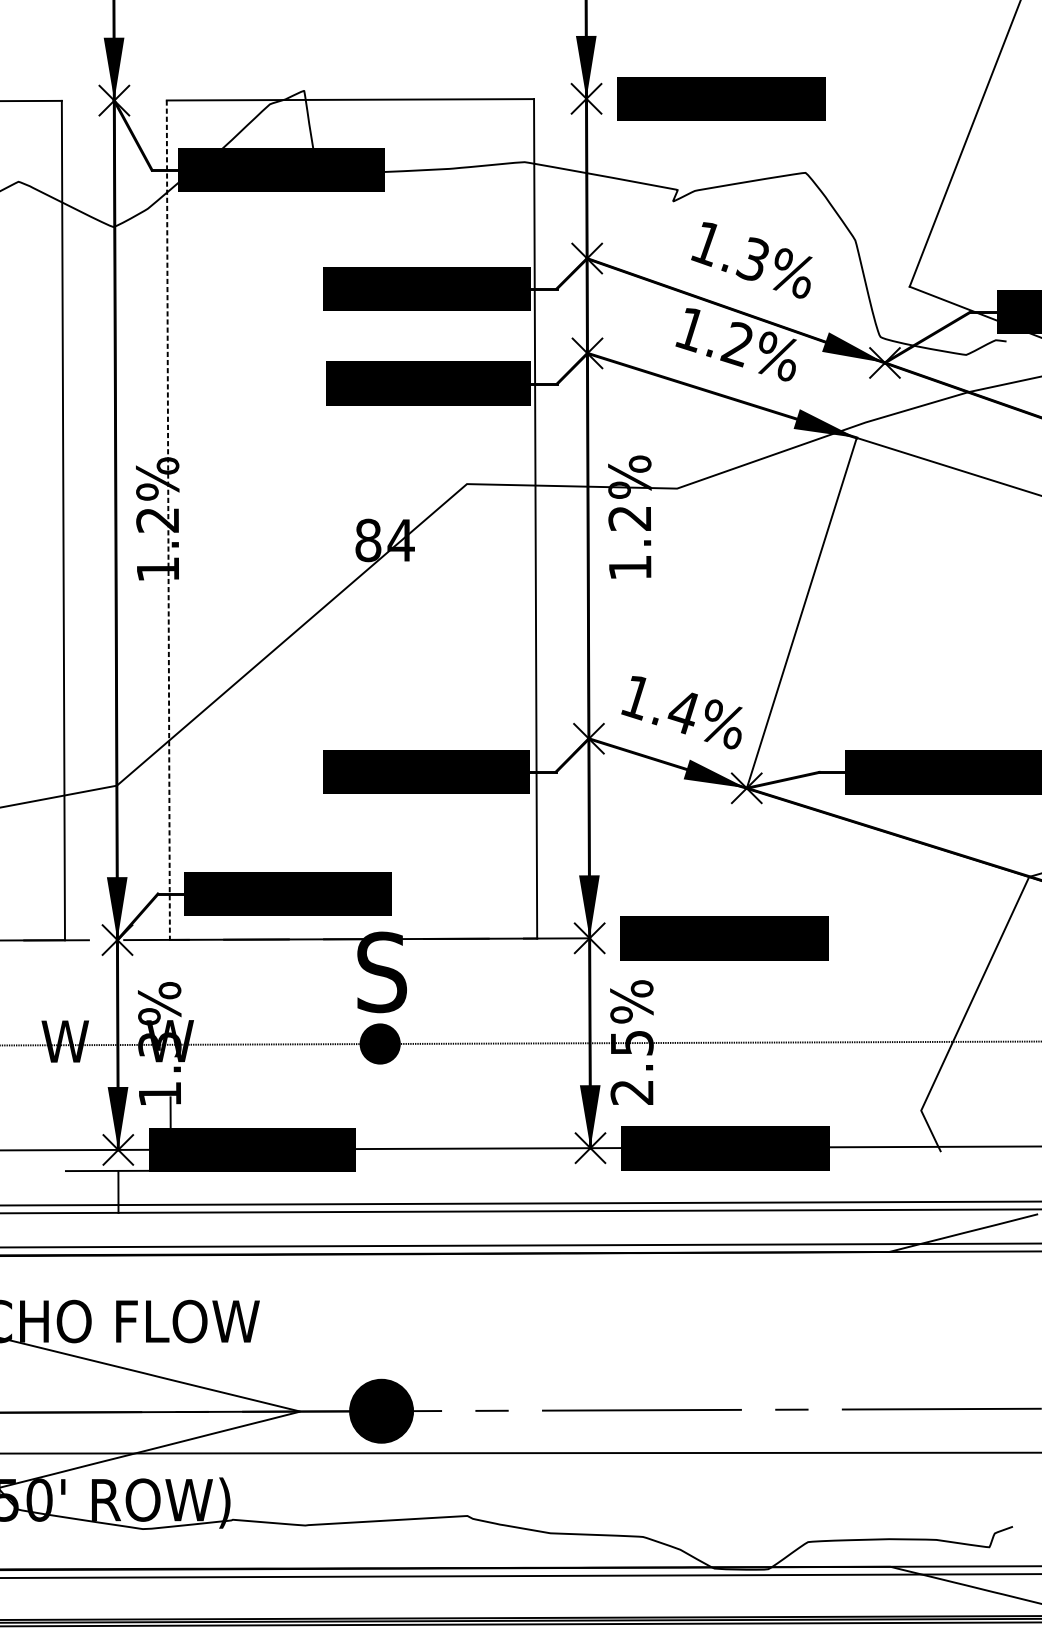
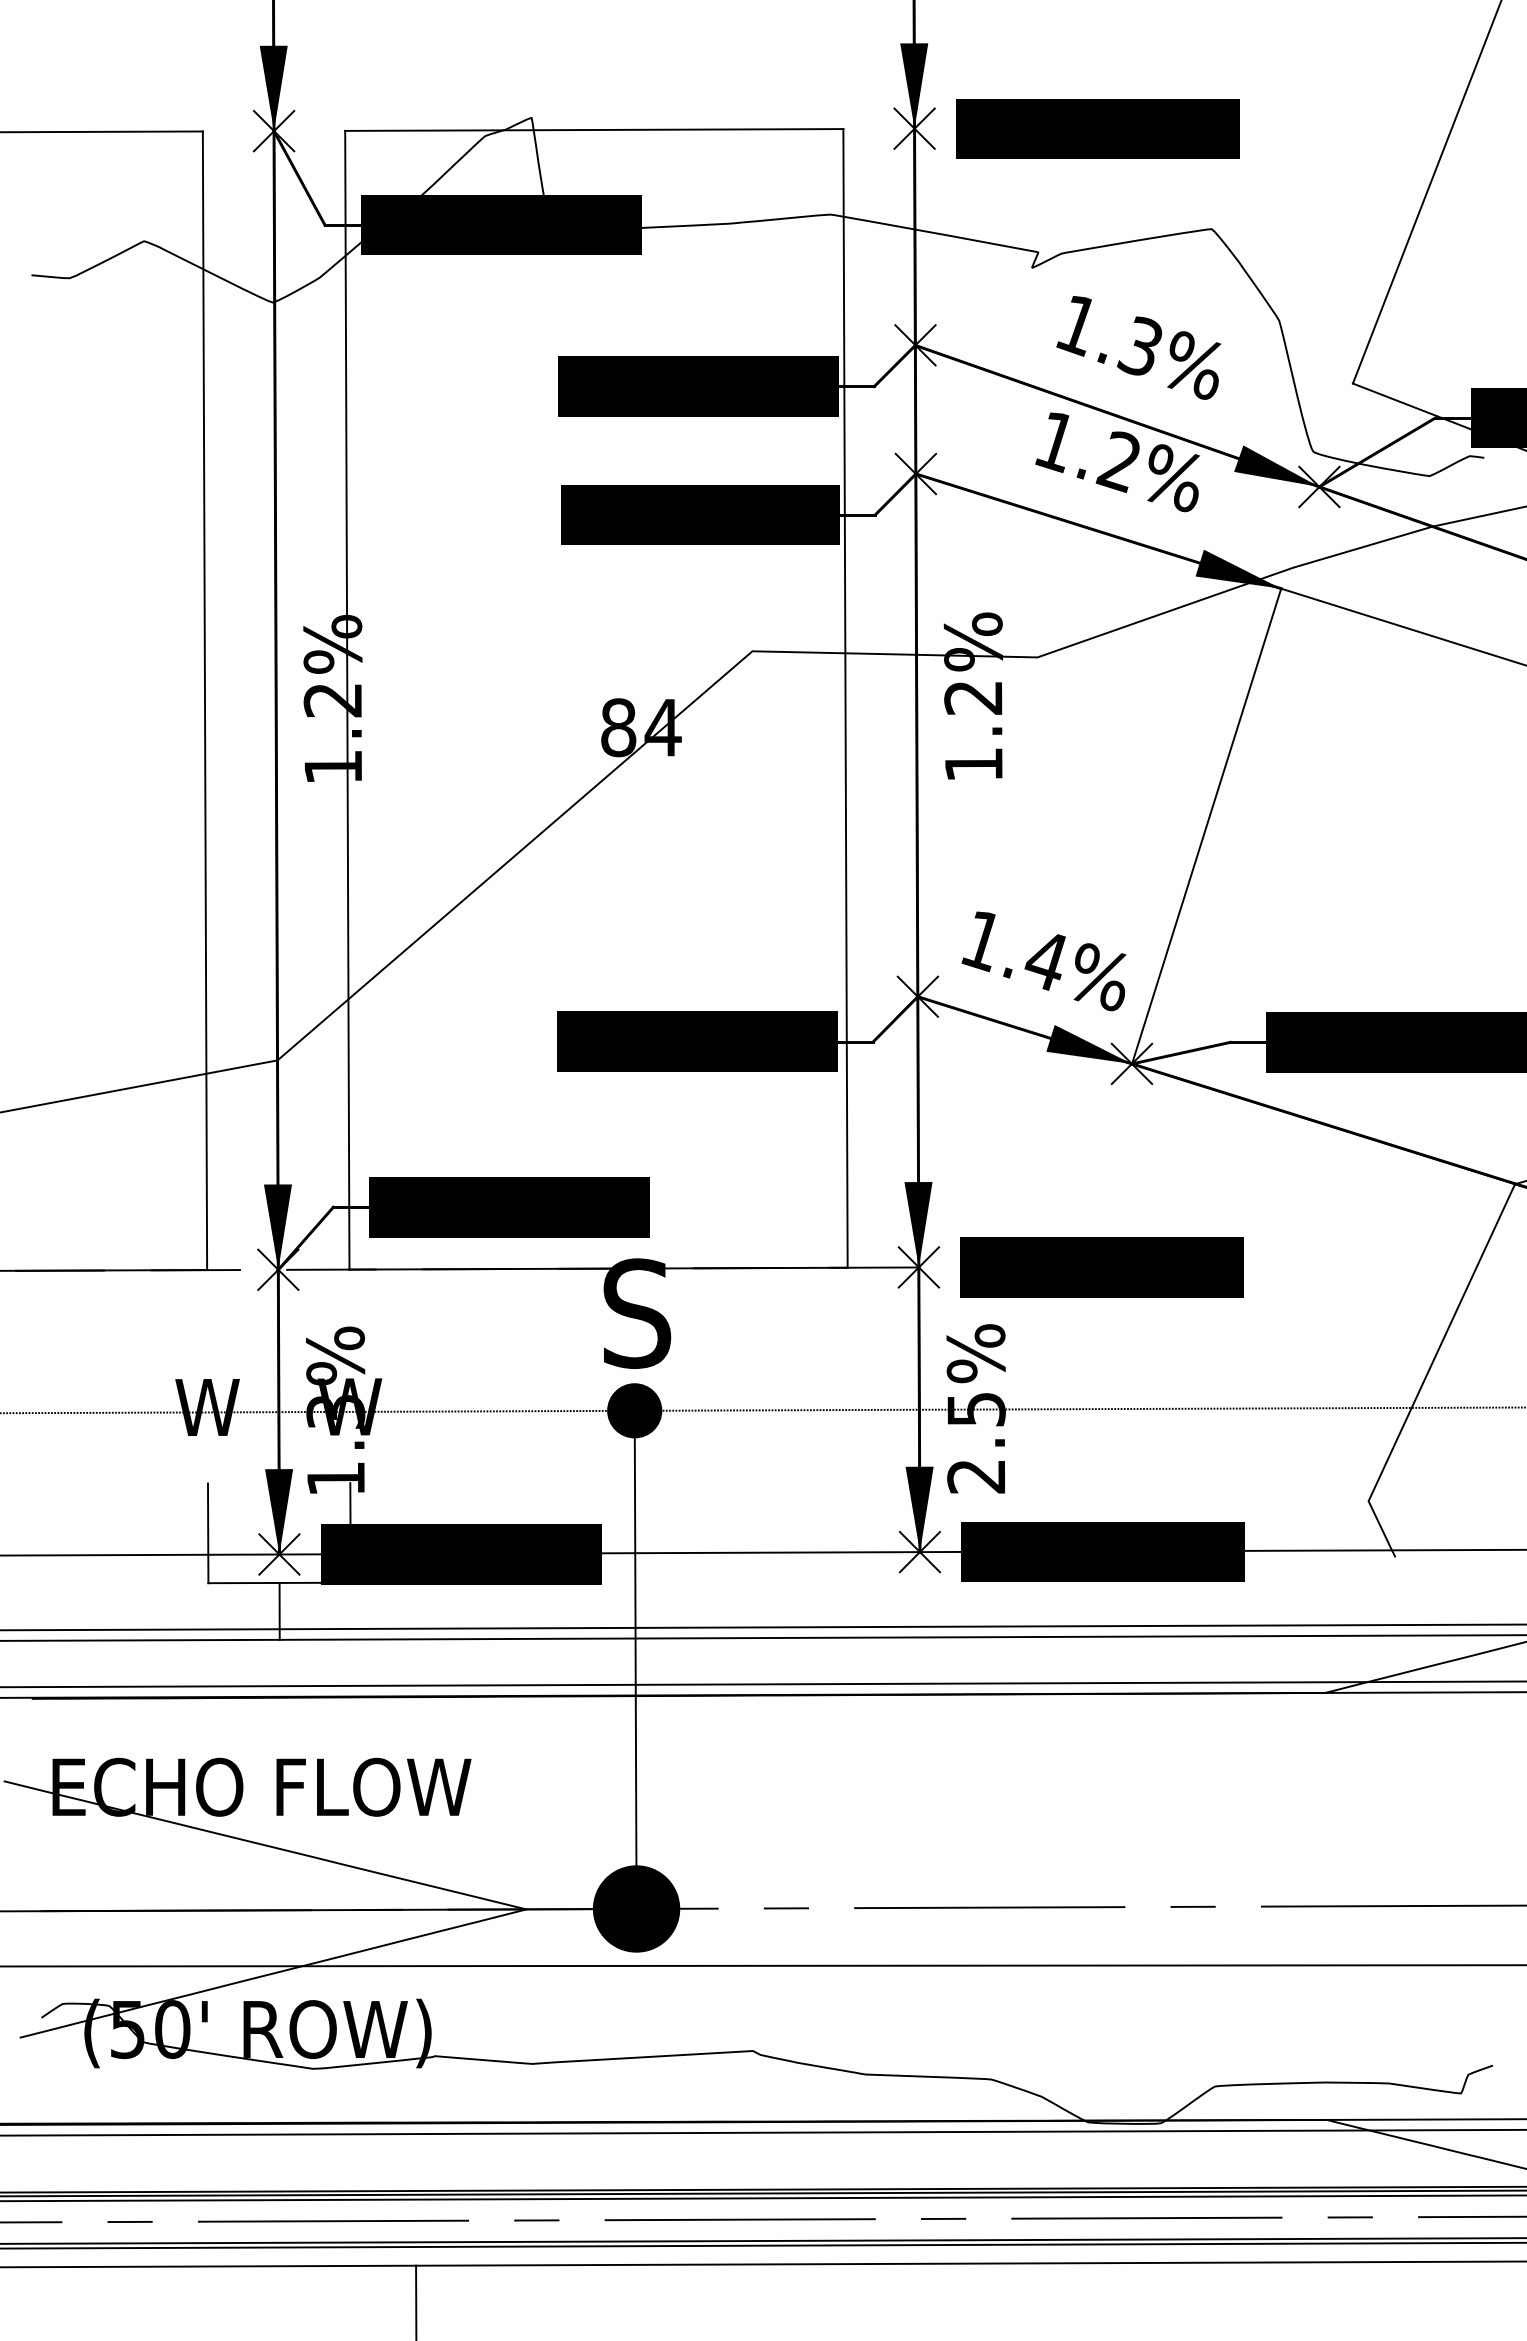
line: (168, 520) -> (347, 700), dashed -> solid
line: (65, 1134) -> (207, 1533), added
line: (380, 1211) -> (635, 1638), added

